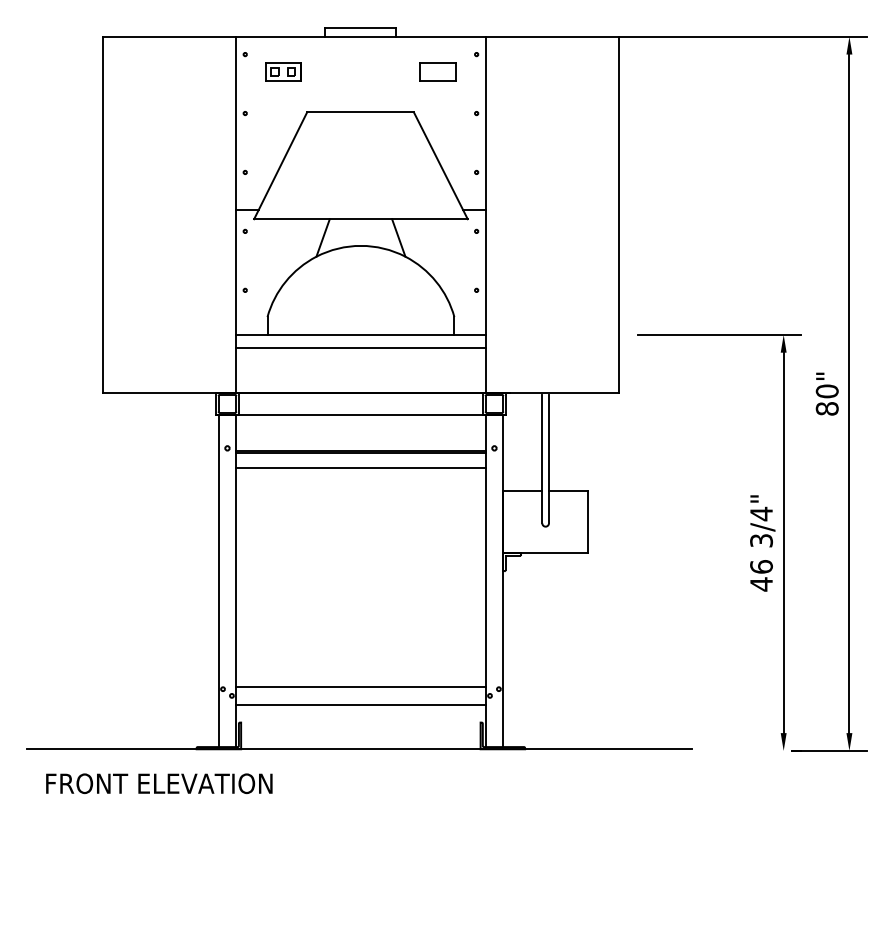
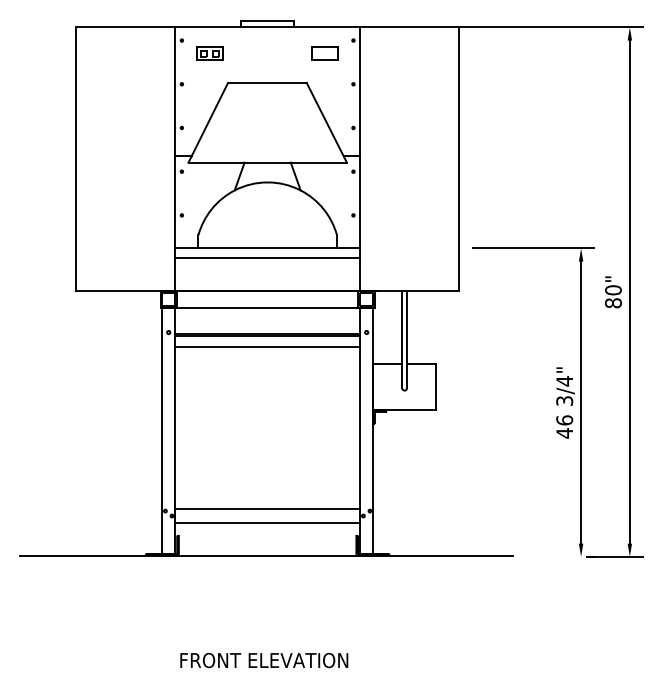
text: (159, 783) -> (264, 660), moved

